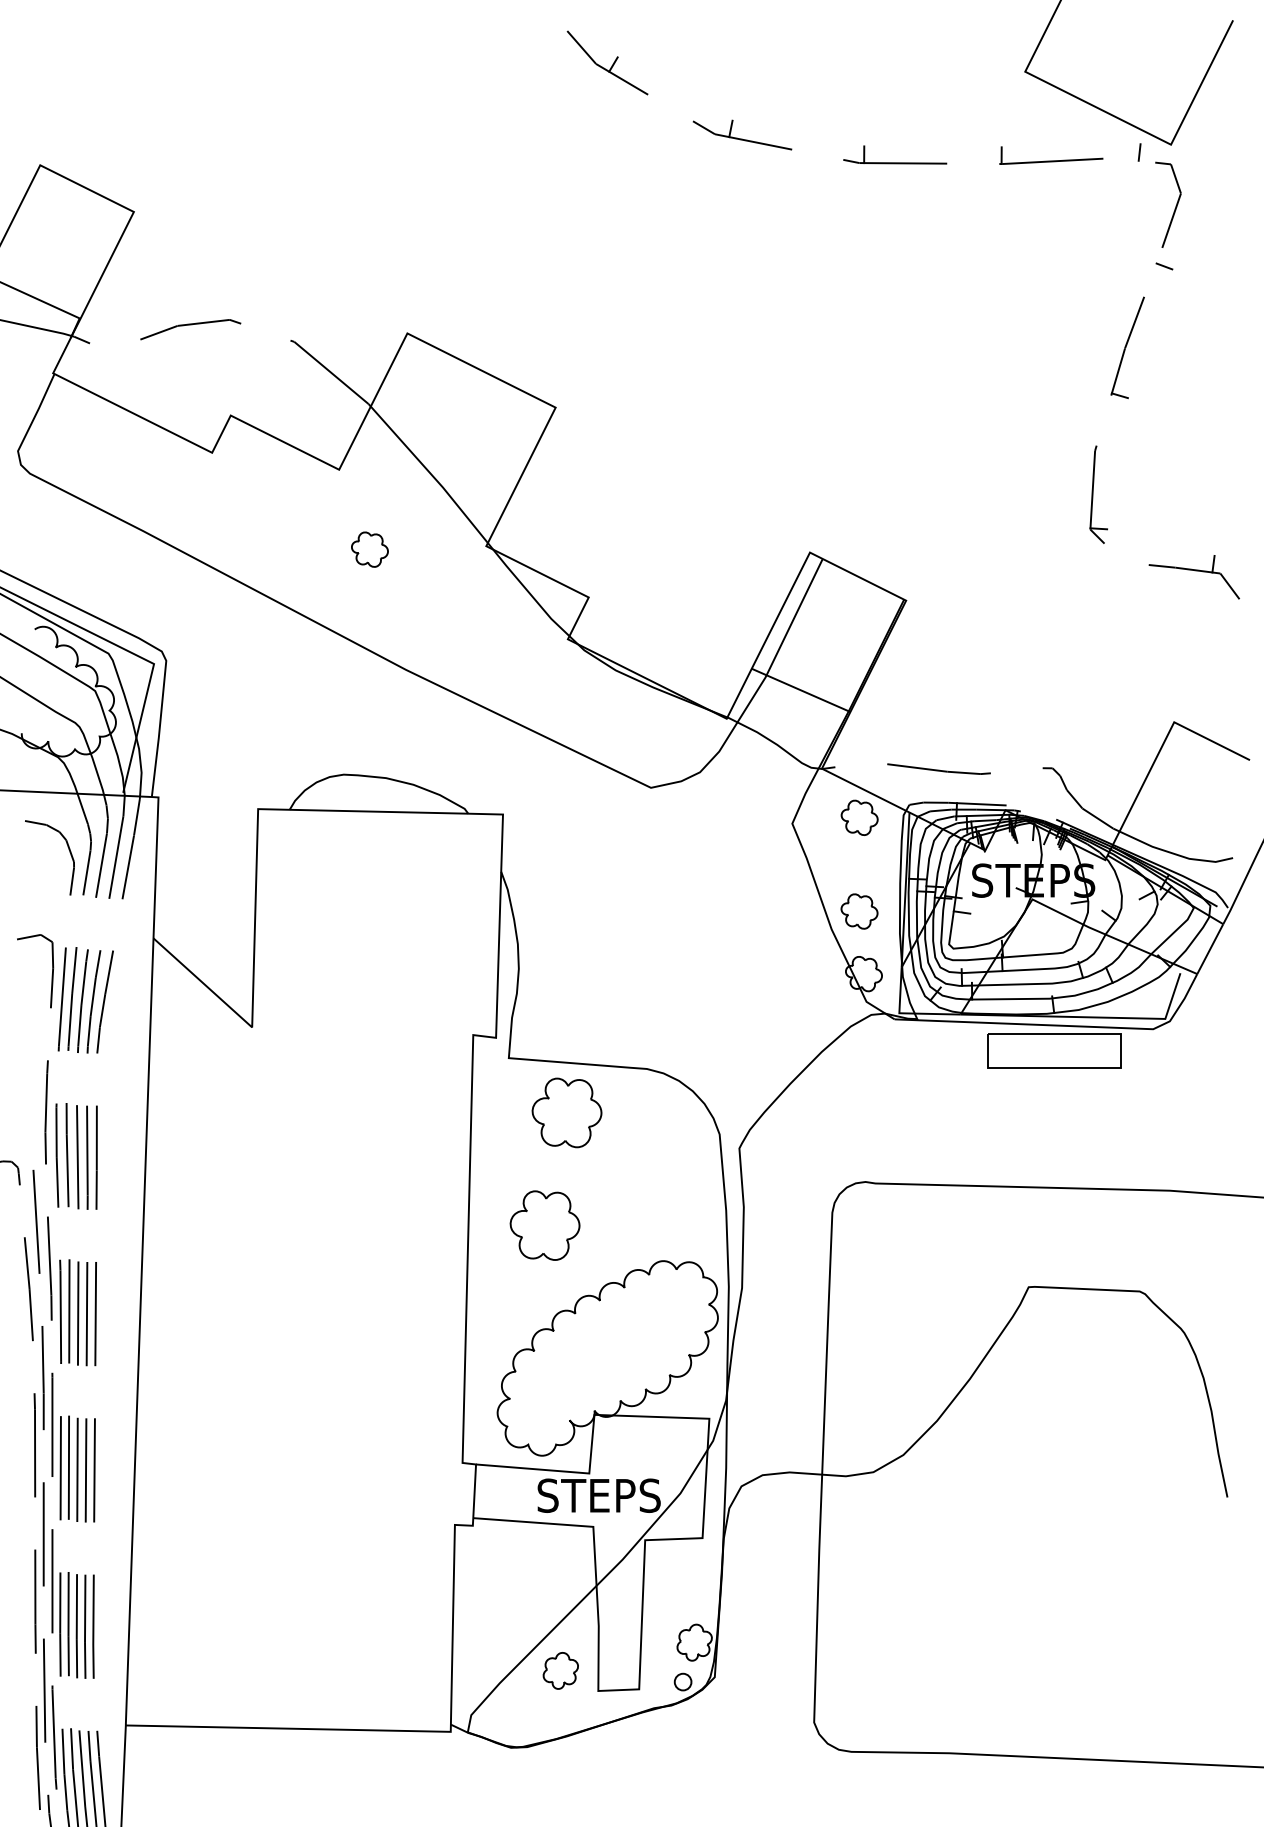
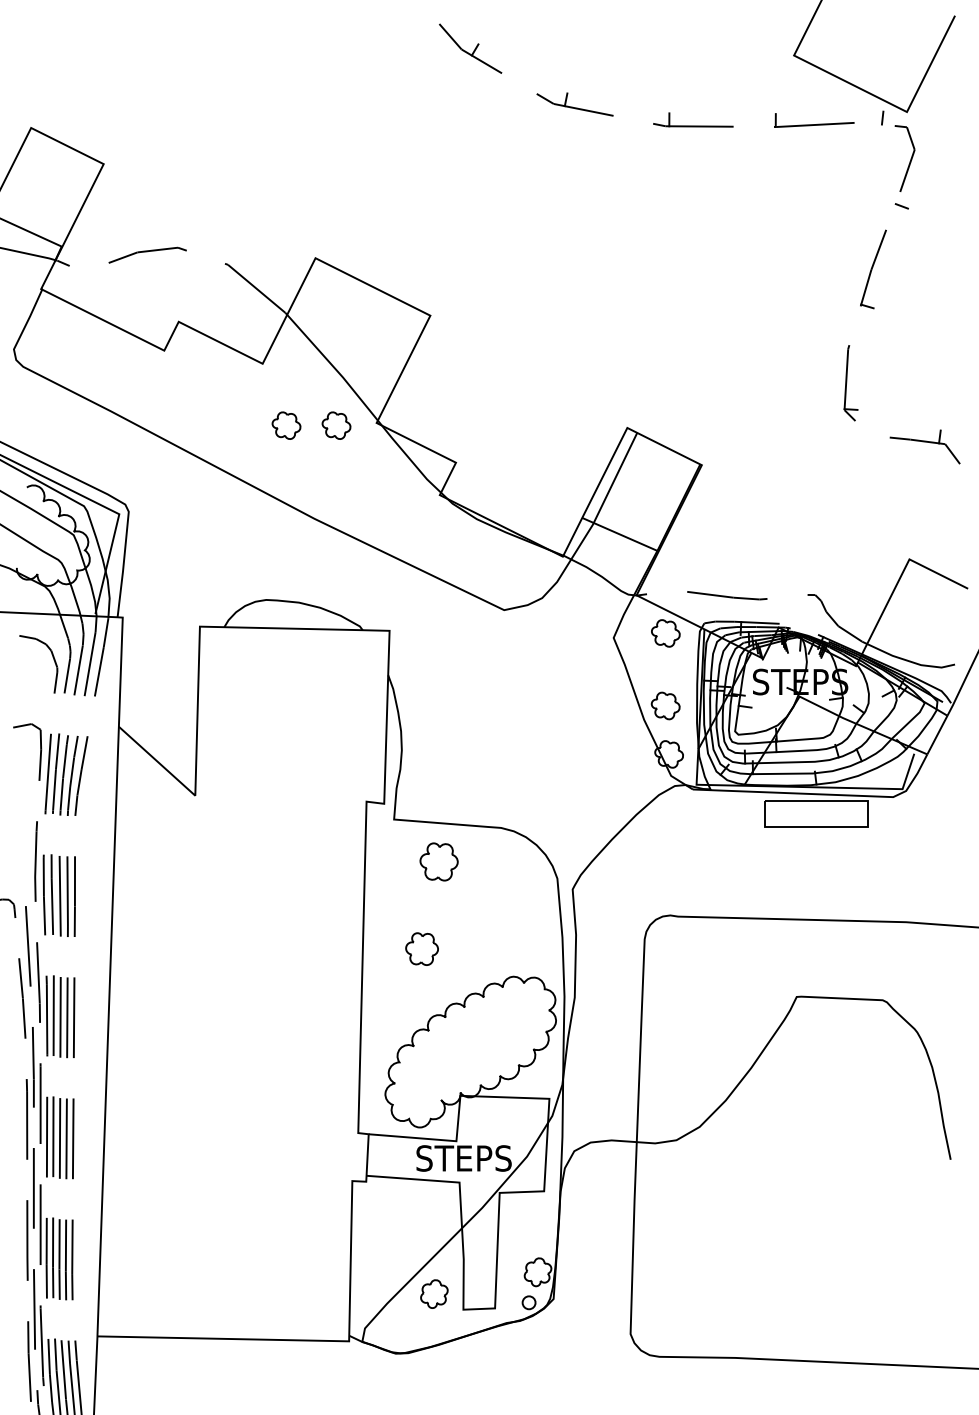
part: (434, 549) -> (336, 425), added
part: (566, 1112) -> (438, 861), size x0.7
part: (544, 1224) -> (421, 948), size x0.6

